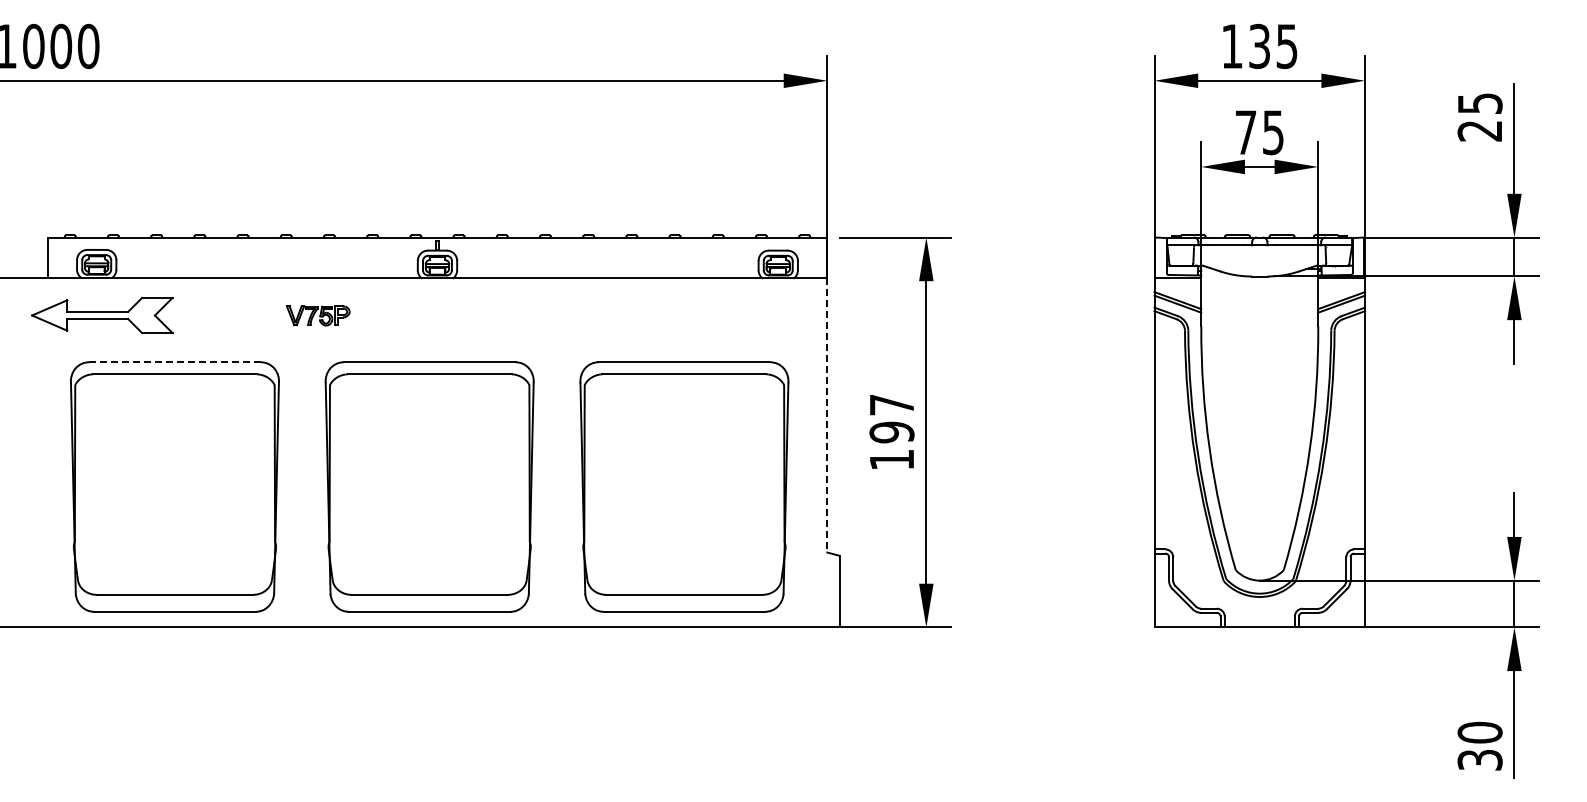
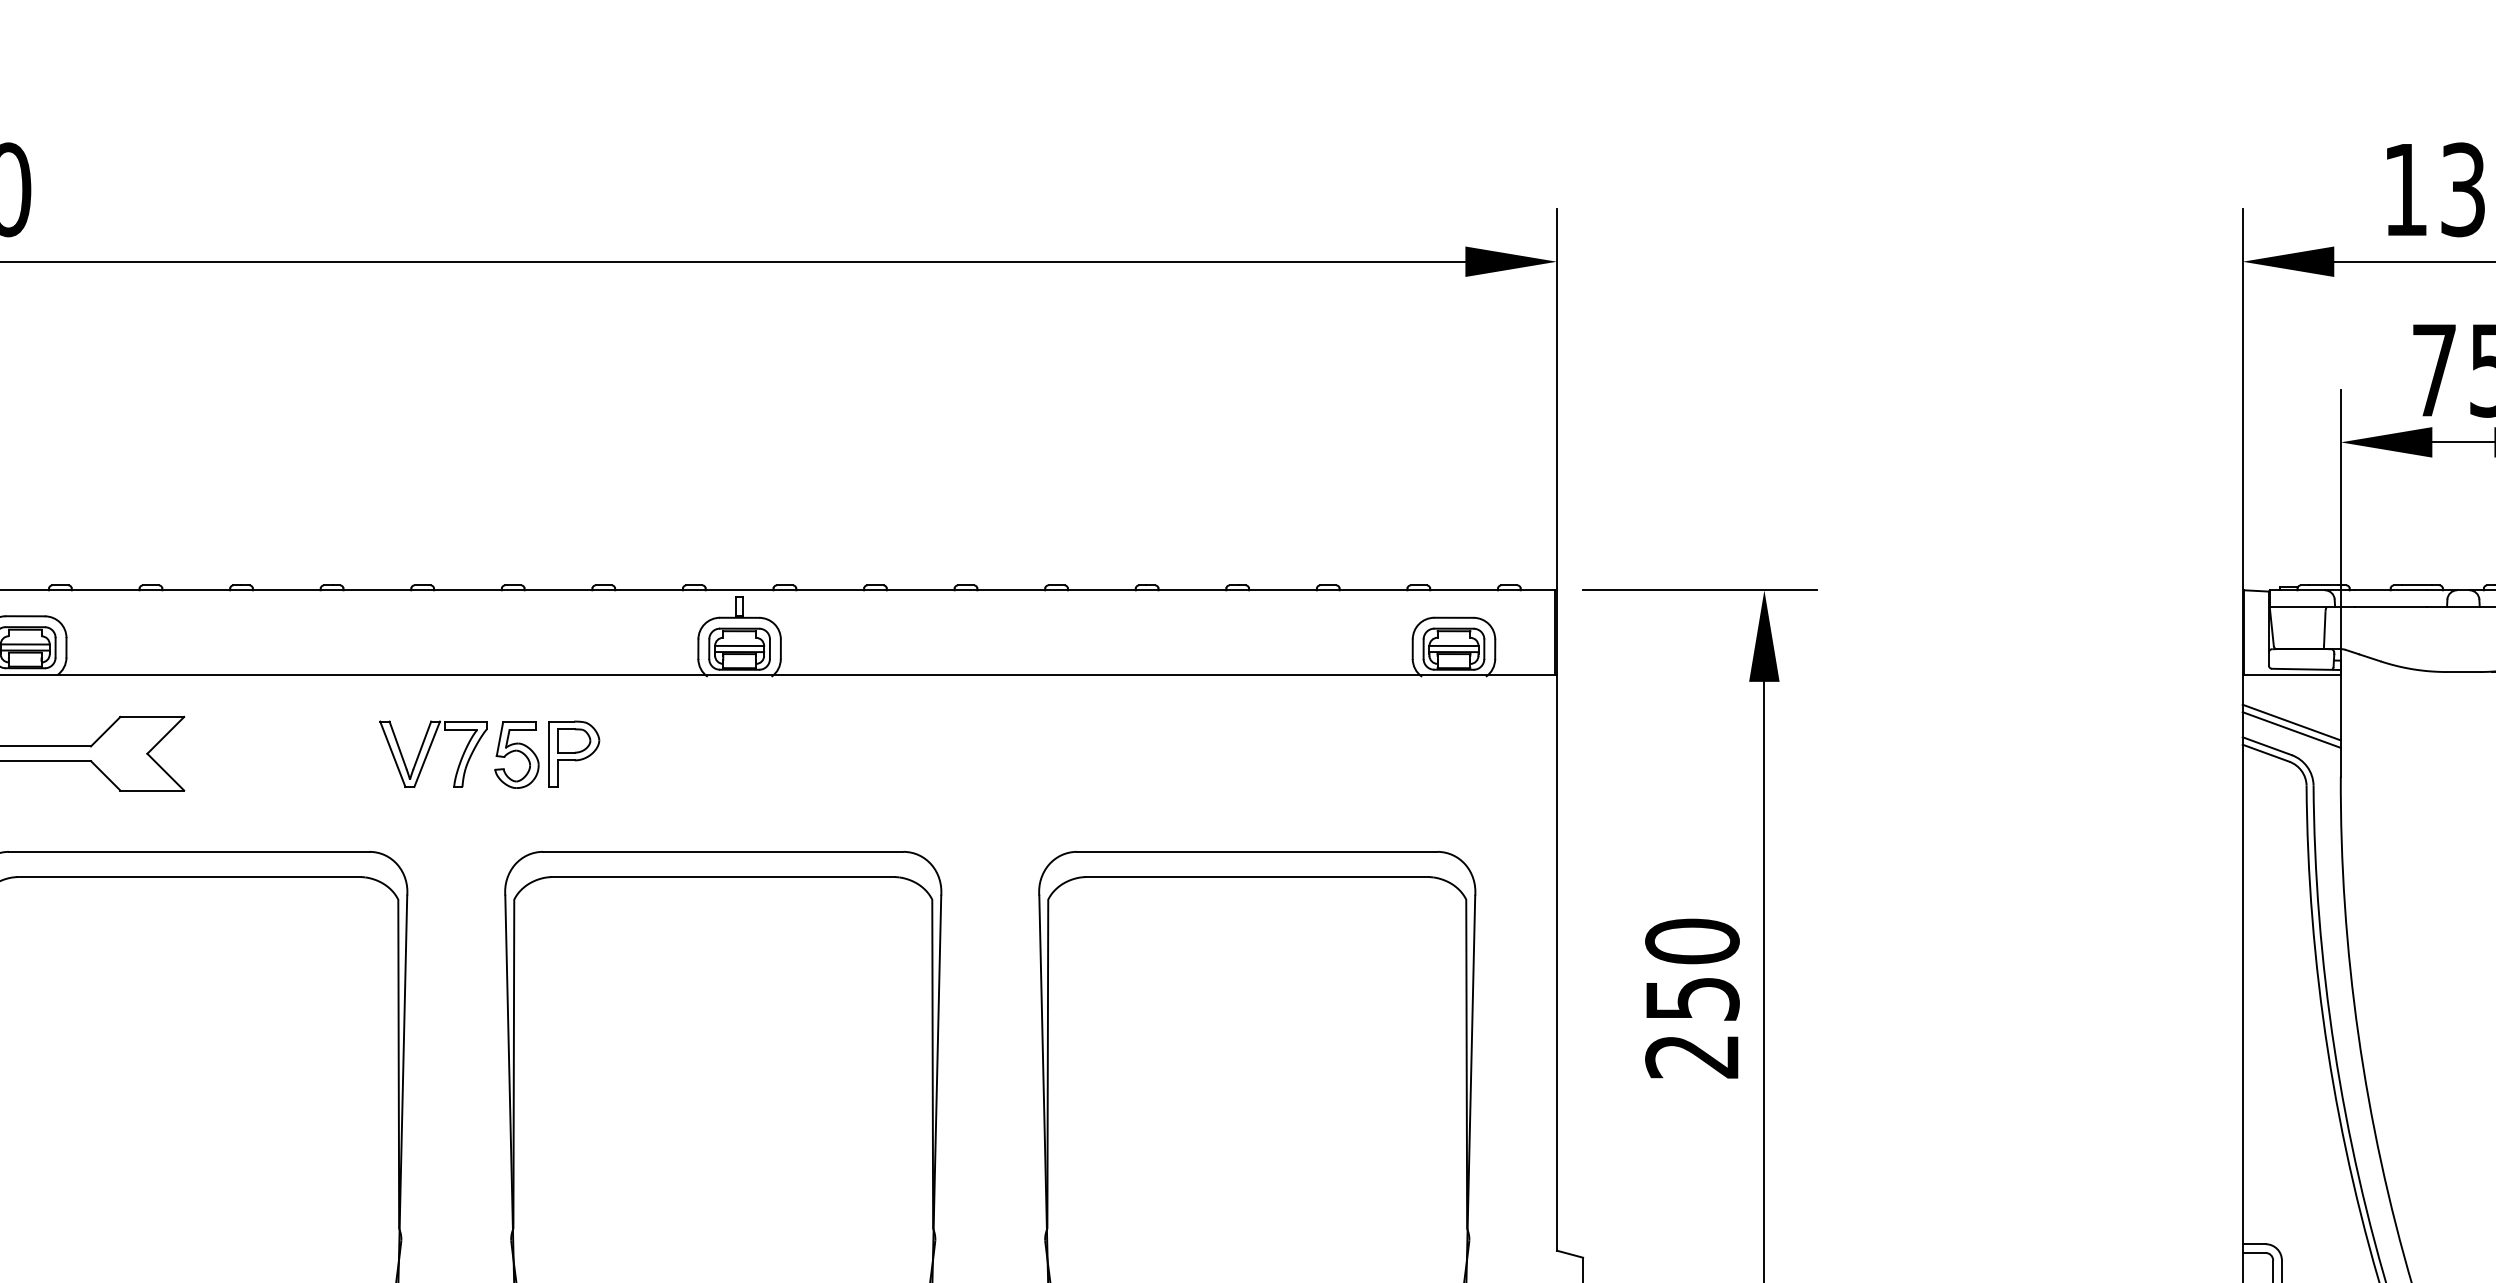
part: (318, 315) -> (490, 753), size x1.67
line: (174, 362) -> (188, 852), dashed -> solid
line: (827, 415) -> (1557, 963), dashed -> solid
text: (891, 432) -> (1691, 999), 197 -> 250

